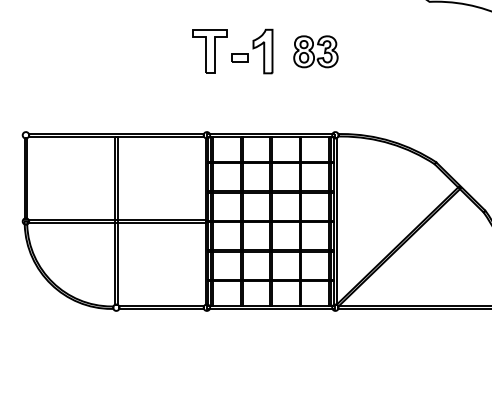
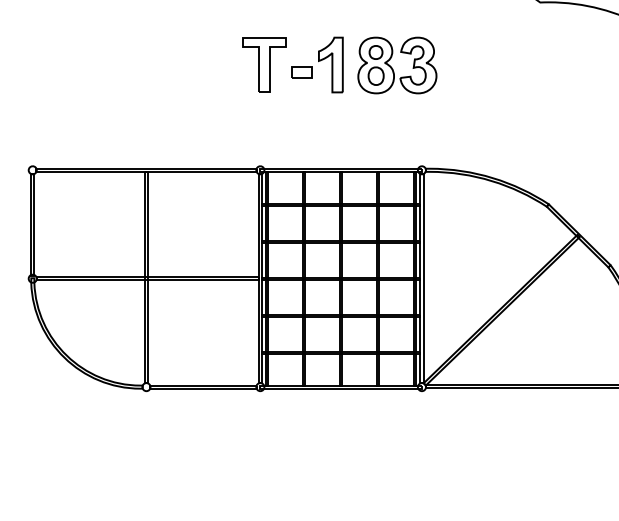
part: (315, 51) -> (396, 64), size x1.43

